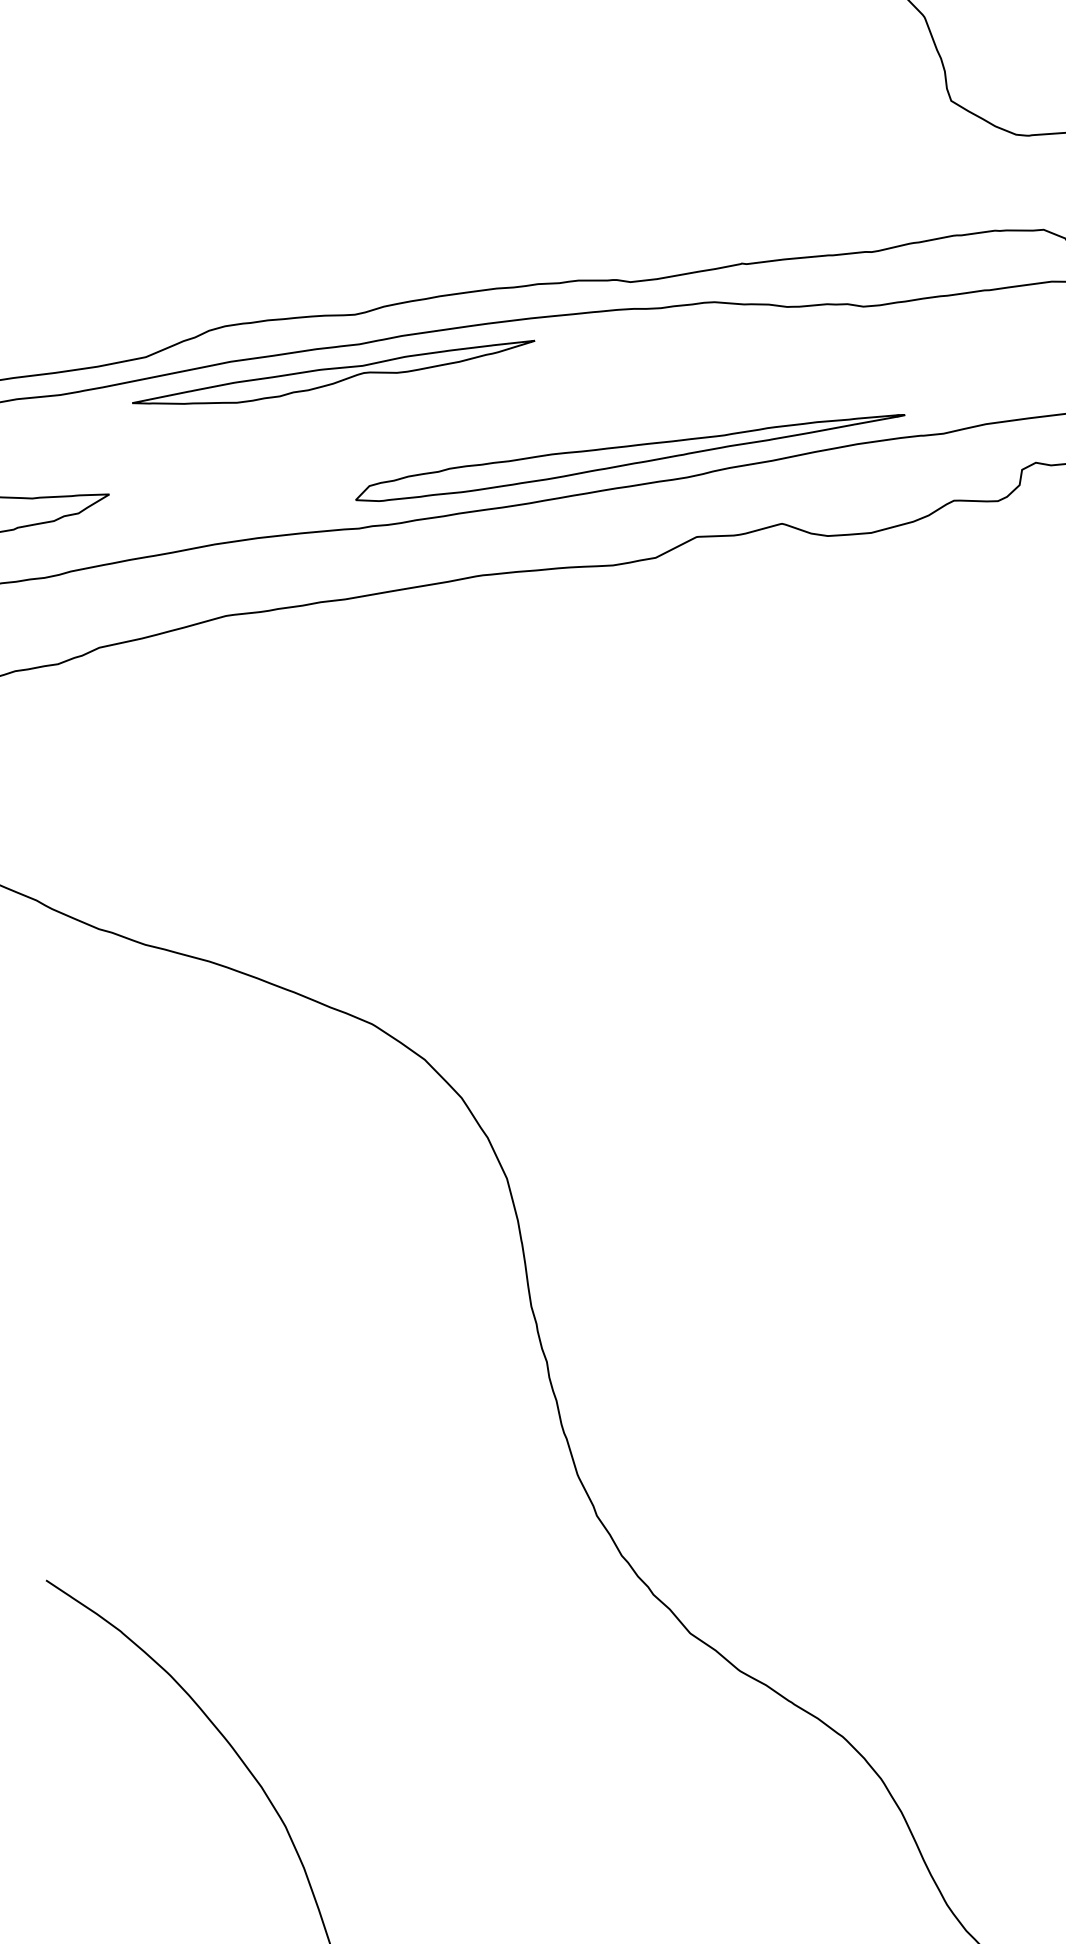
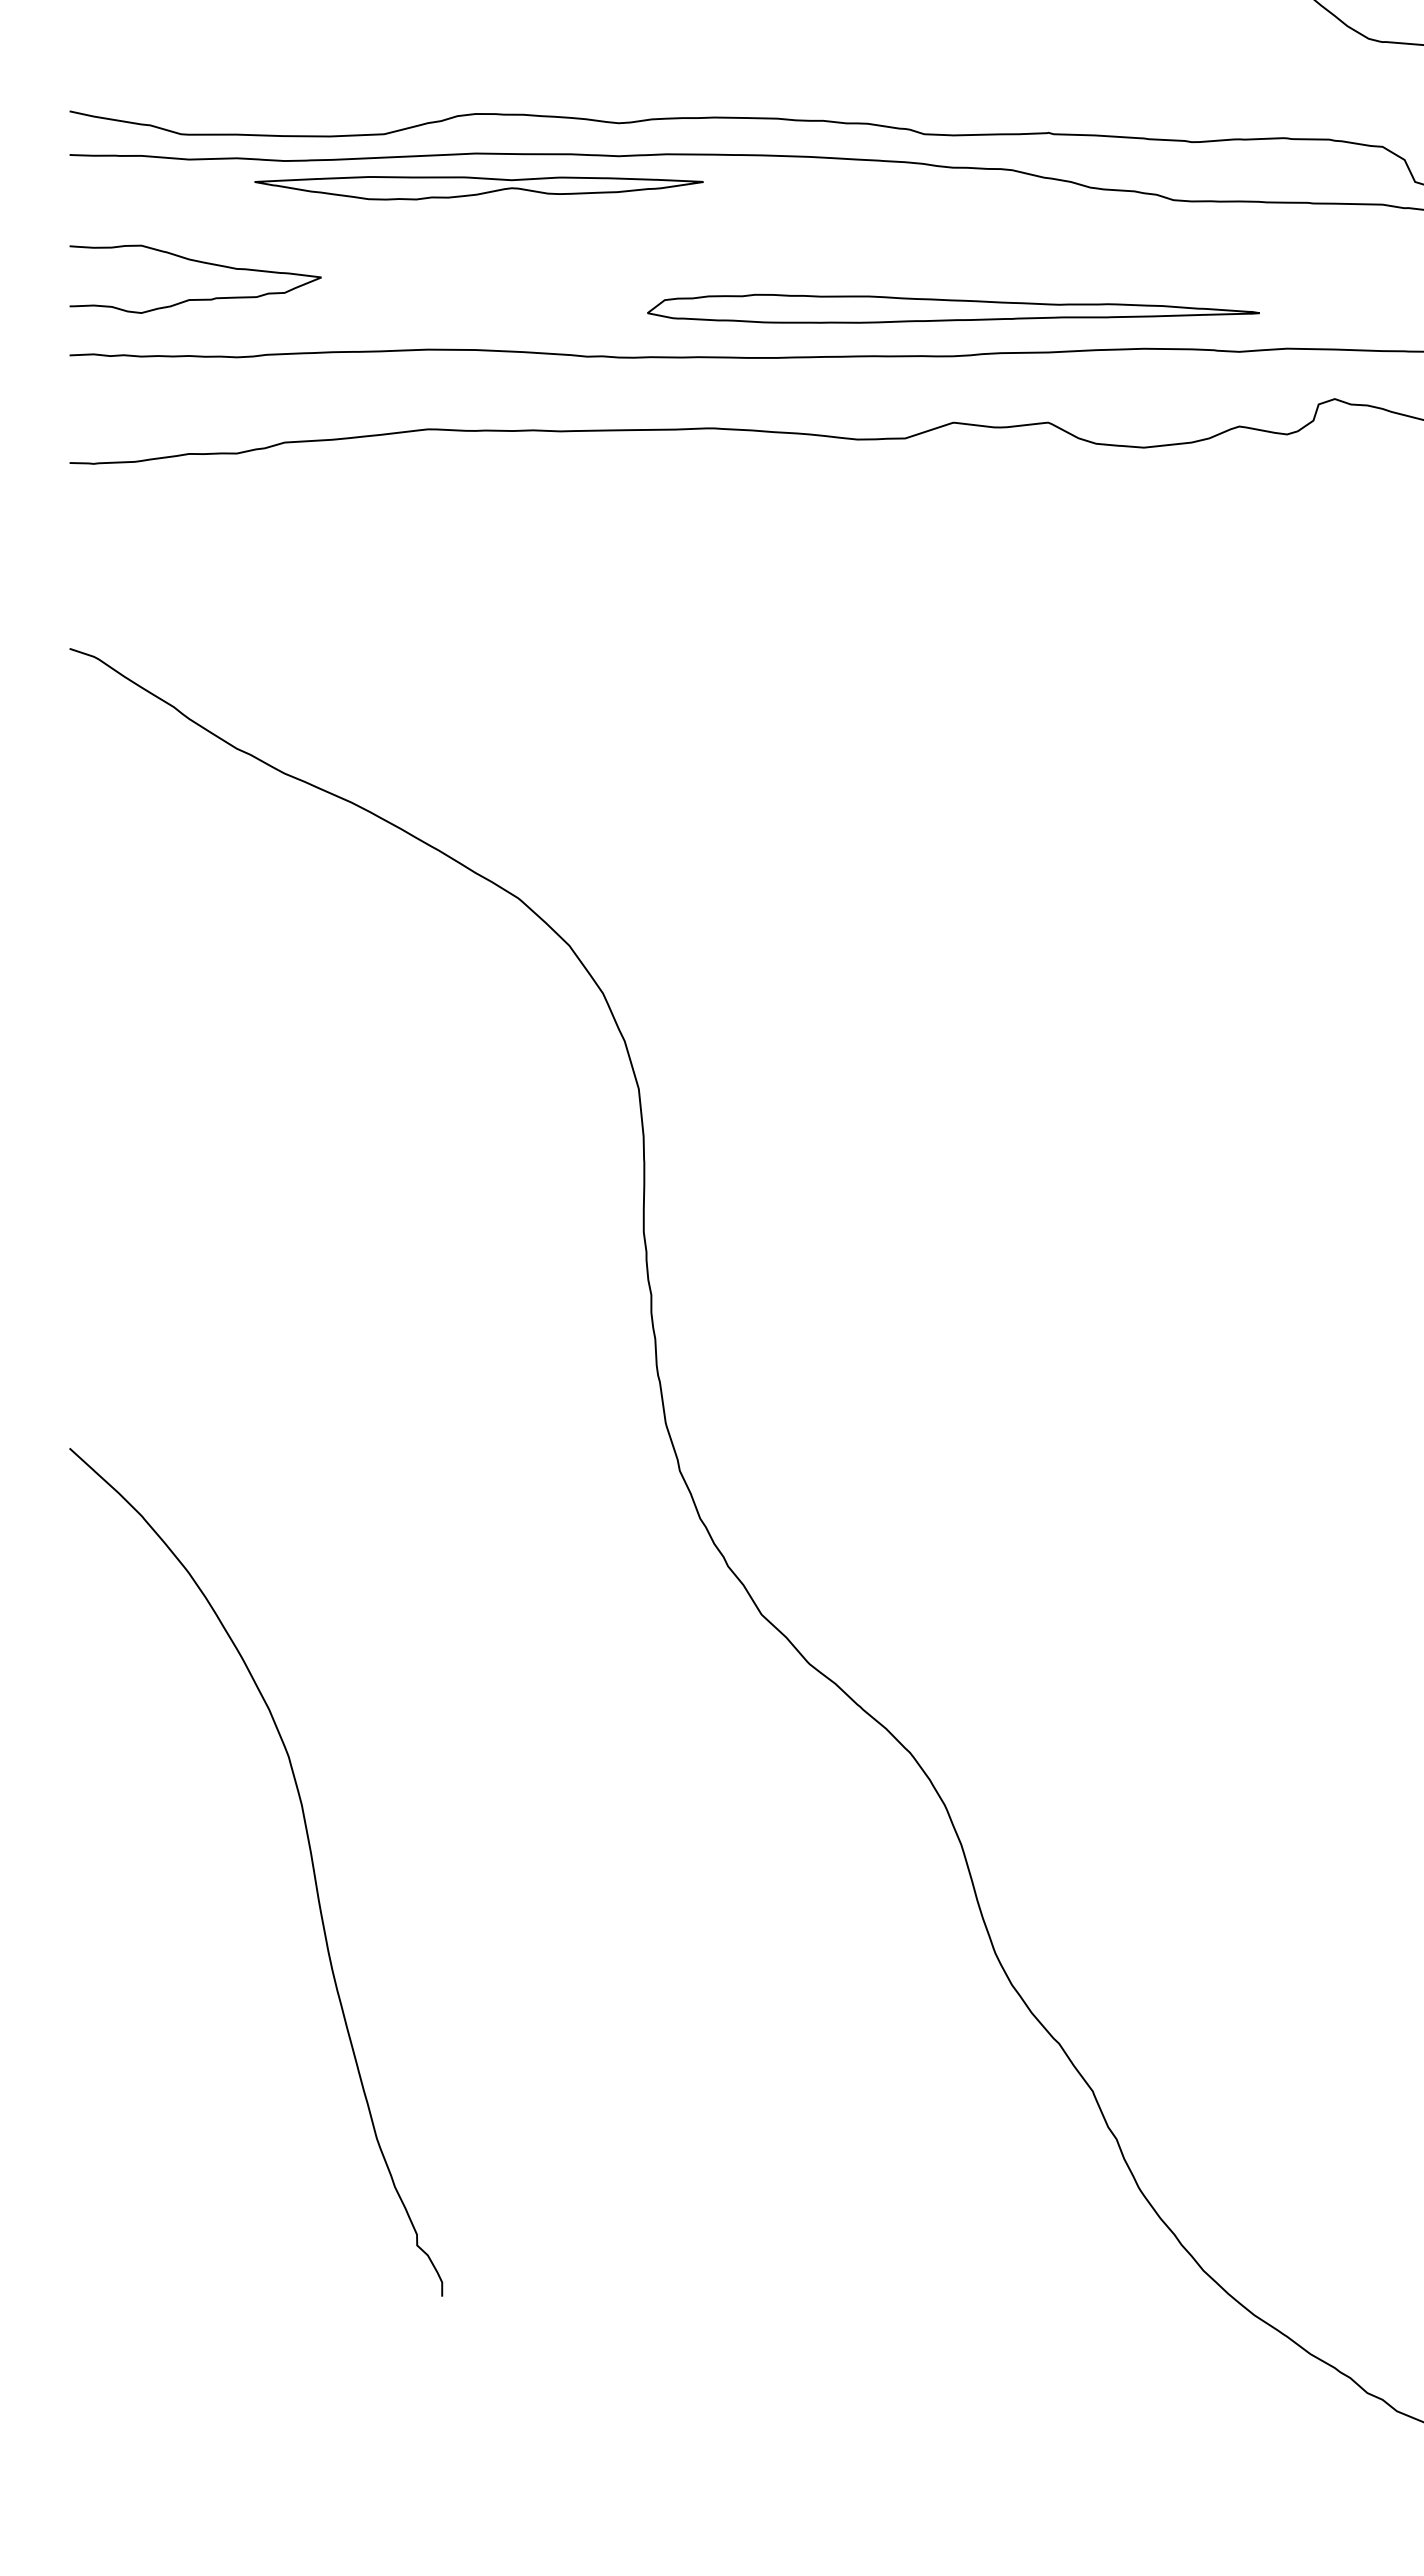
part: (334, 377) -> (478, 188), moved
part: (629, 453) -> (953, 308), moved

